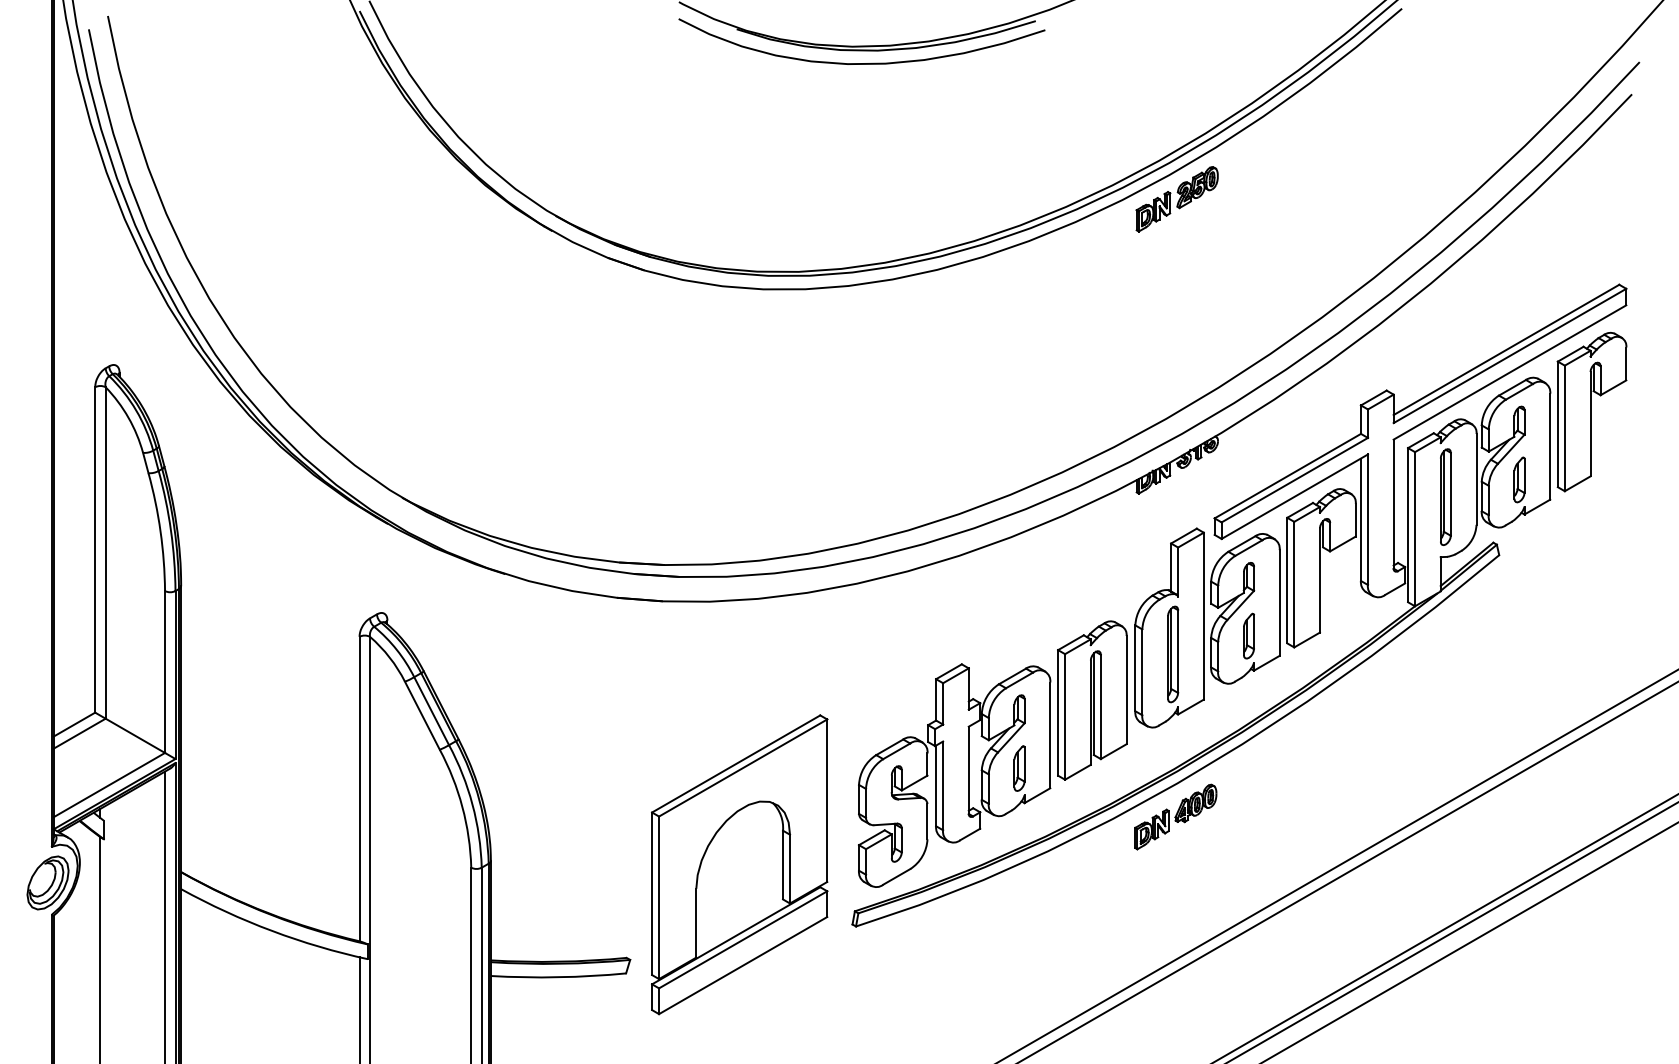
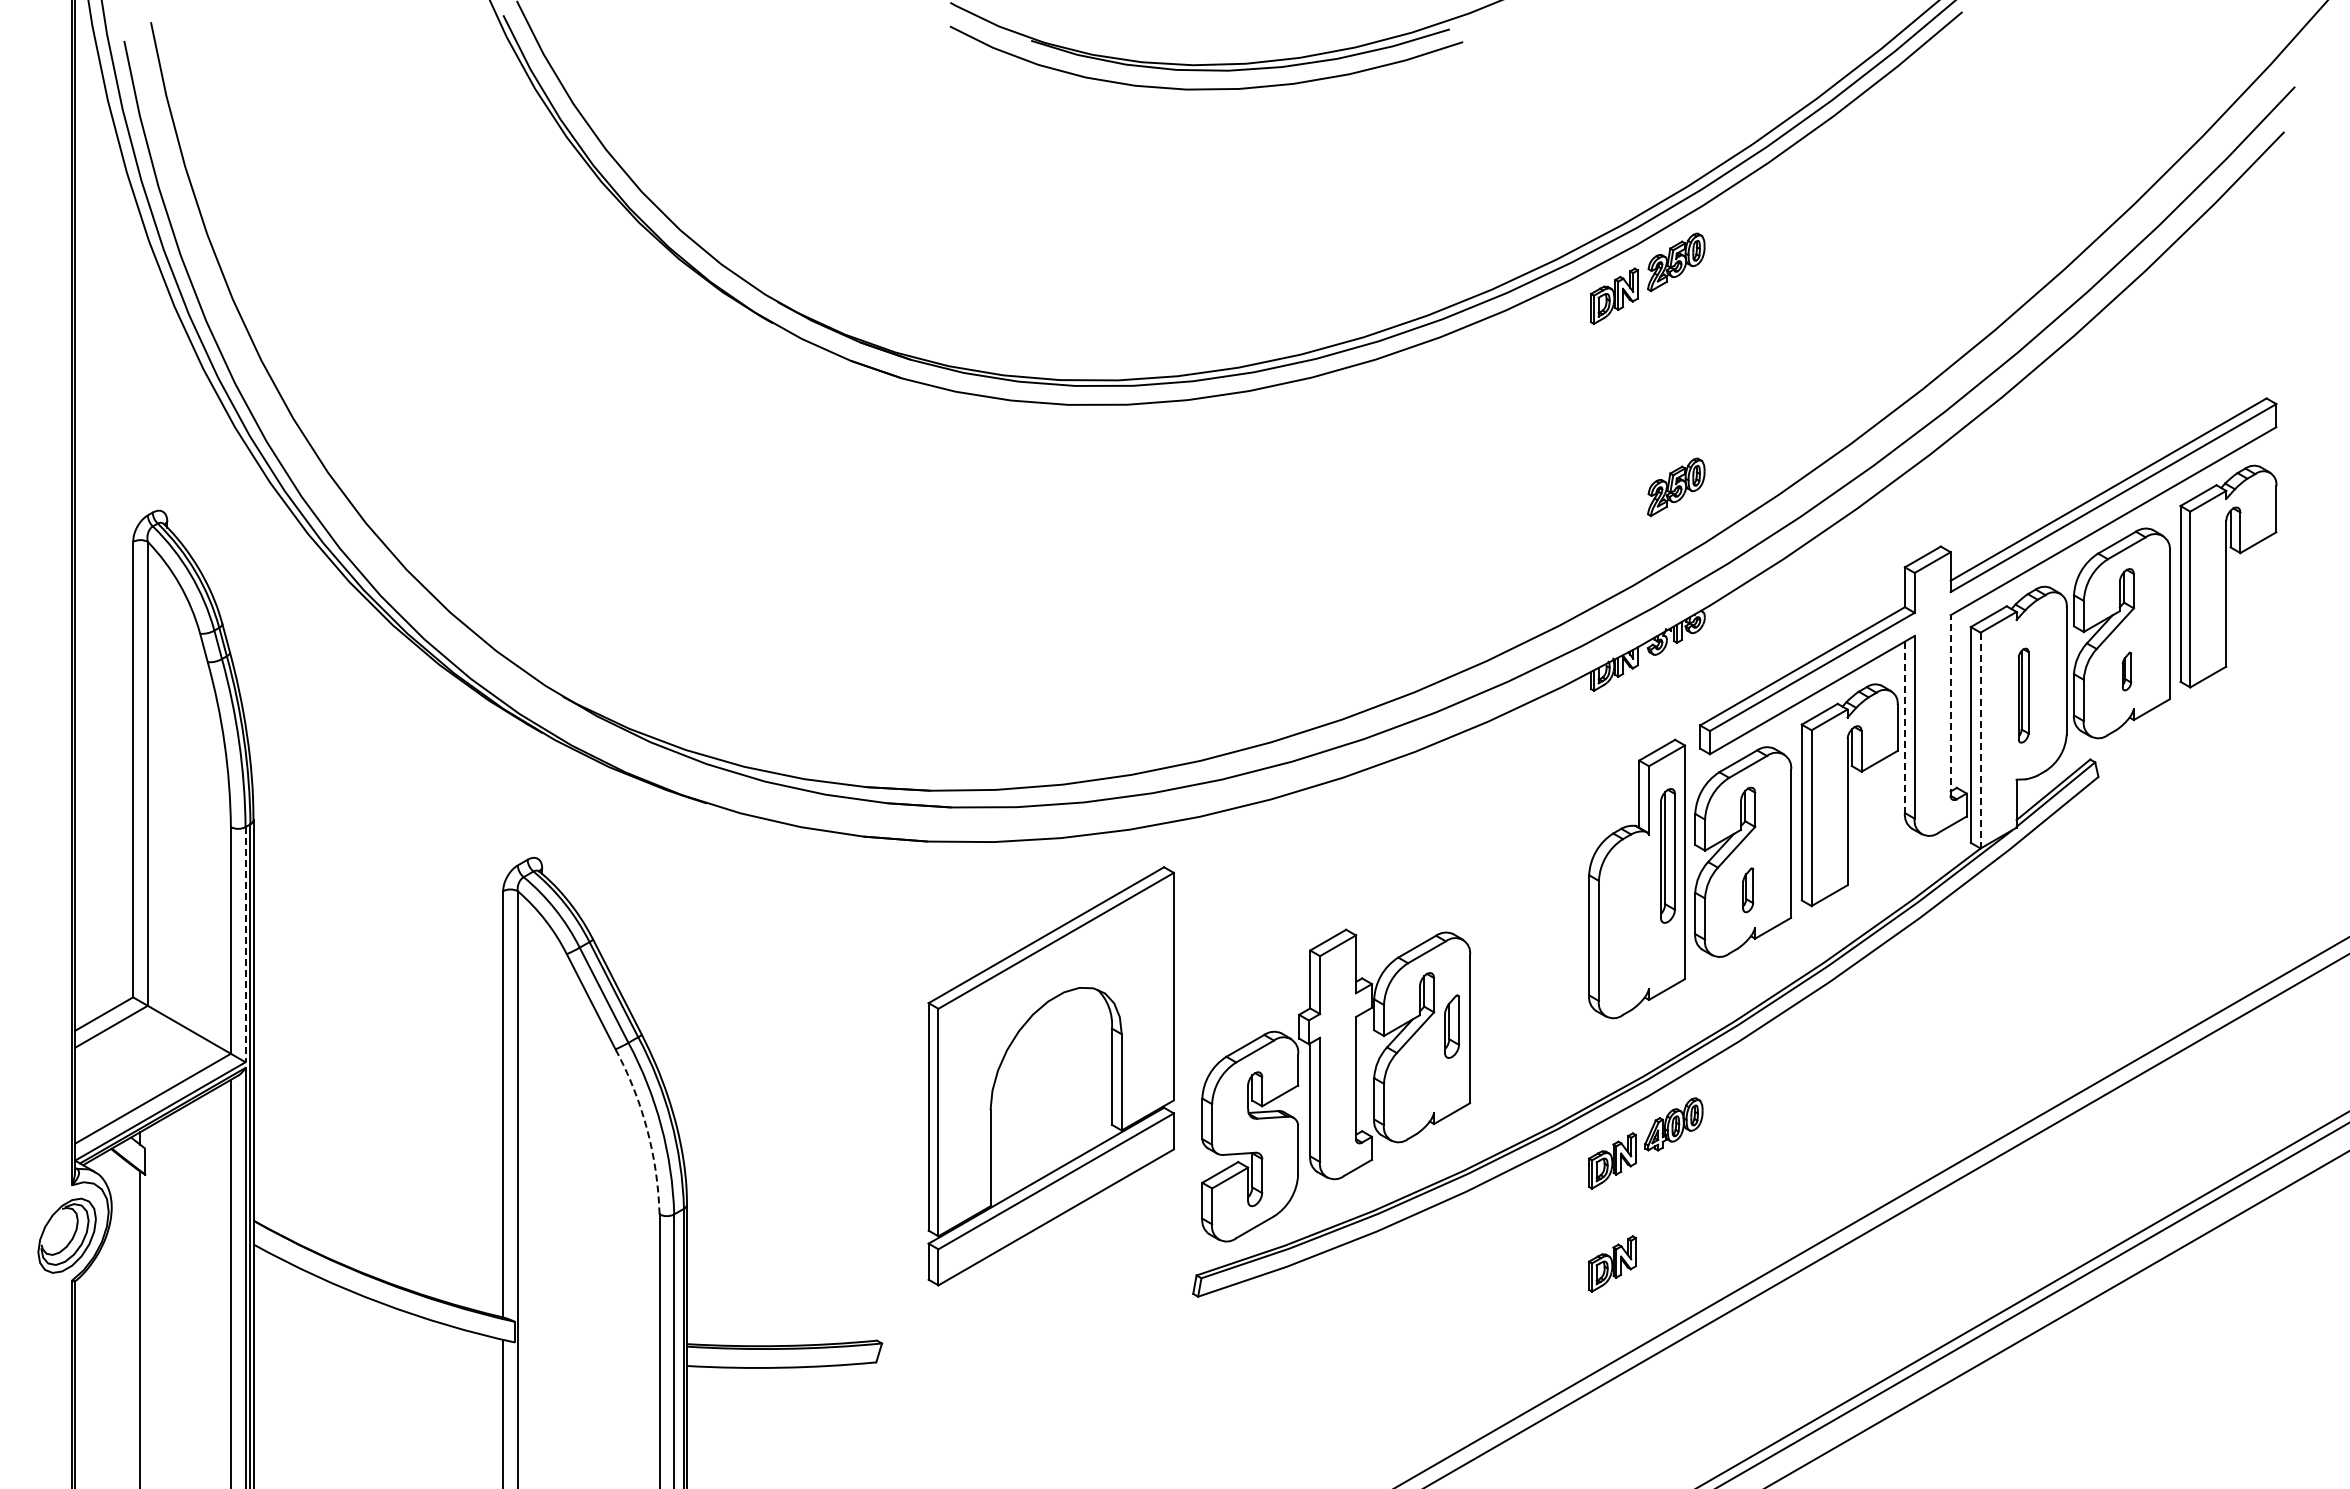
part: (1197, 348) -> (1676, 487), added
part: (1519, 479) -> (2126, 671), size x0.6
part: (1445, 496) -> (2023, 695), size x0.7
line: (1393, 504) -> (1950, 705), solid -> dashed
line: (1360, 519) -> (1904, 727), solid -> dashed
line: (1414, 529) -> (1980, 740), solid -> dashed
part: (1249, 636) -> (1748, 890), size x0.7
part: (1173, 654) -> (1668, 855), moved
line: (175, 674) -> (245, 944), solid -> dashed
part: (1092, 700) -> (1528, 980), removed
part: (1019, 768) -> (1452, 1026), moved
arc: (462, 807) -> (647, 1129), solid -> dashed
part: (739, 864) -> (1050, 1076), moved
part: (1152, 902) -> (1612, 1263), added

